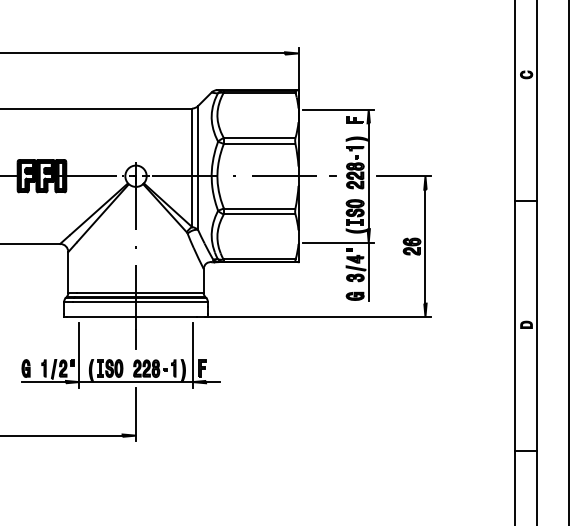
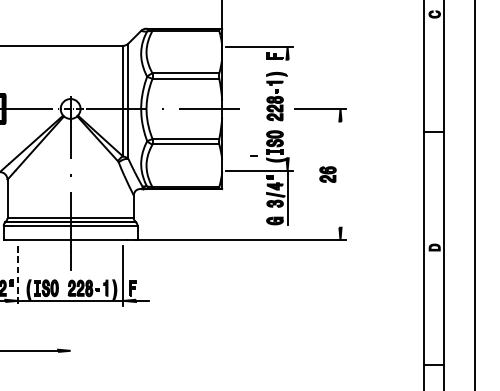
line: (332, 175) -> (253, 154), moved
line: (368, 176) -> (287, 109), removed
line: (425, 246) -> (340, 174), removed
line: (79, 355) -> (17, 276), solid -> dashed
line: (136, 414) -> (71, 331), removed

